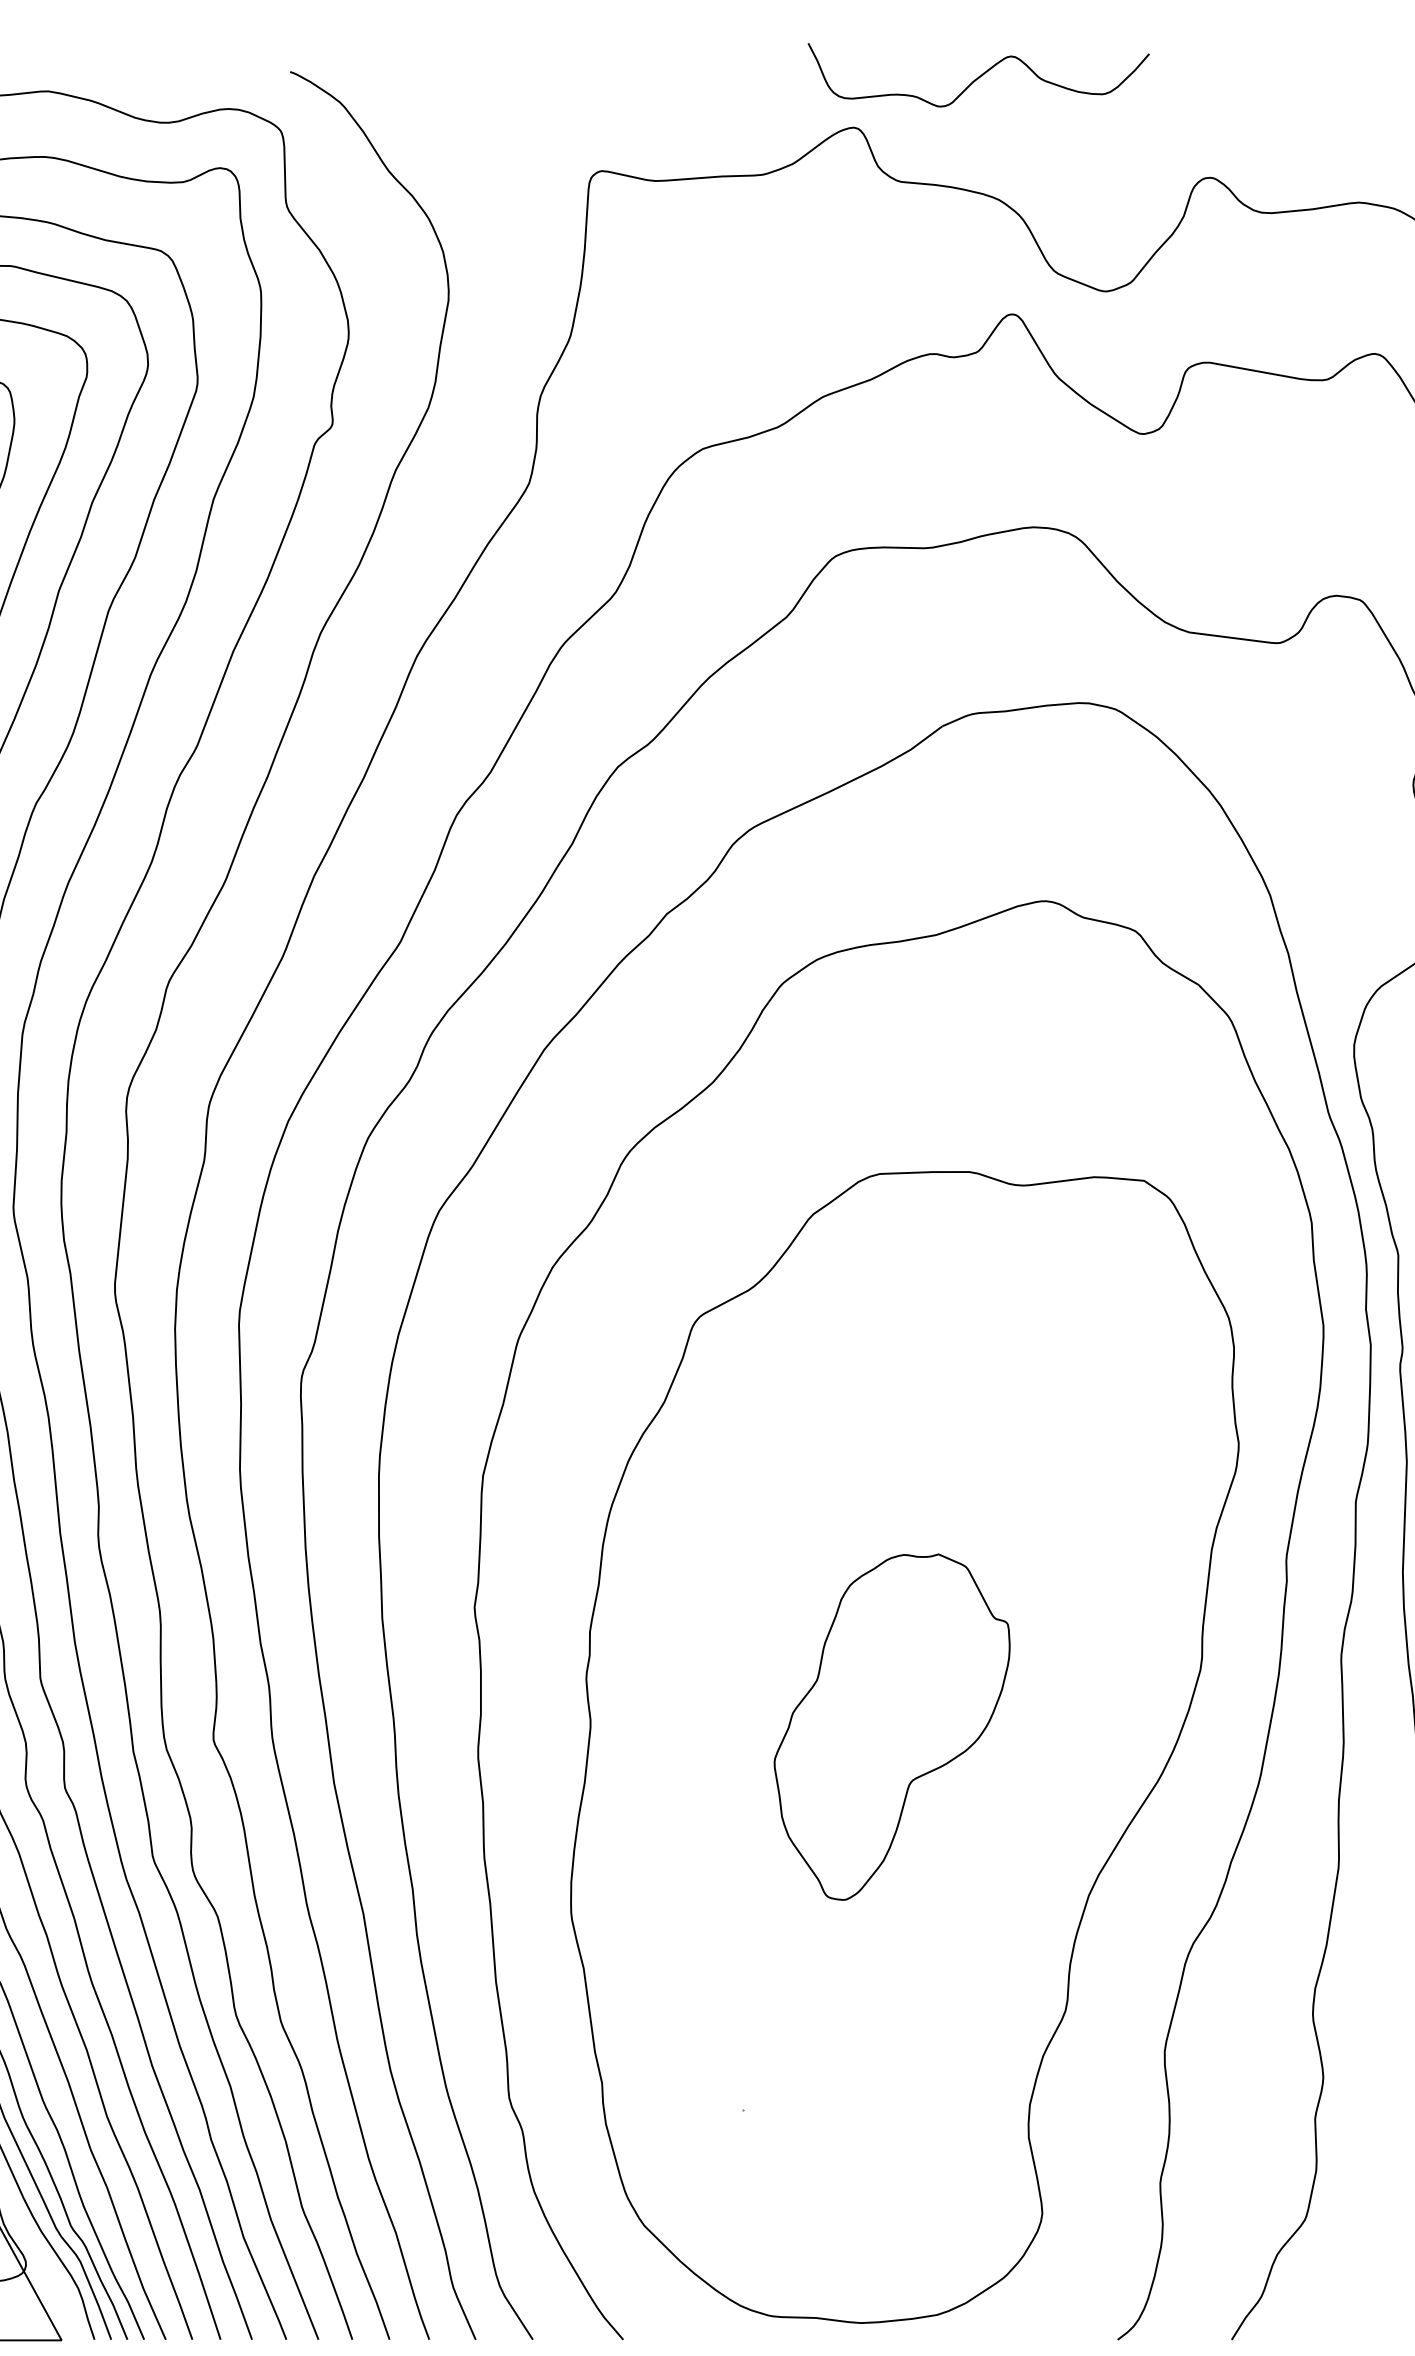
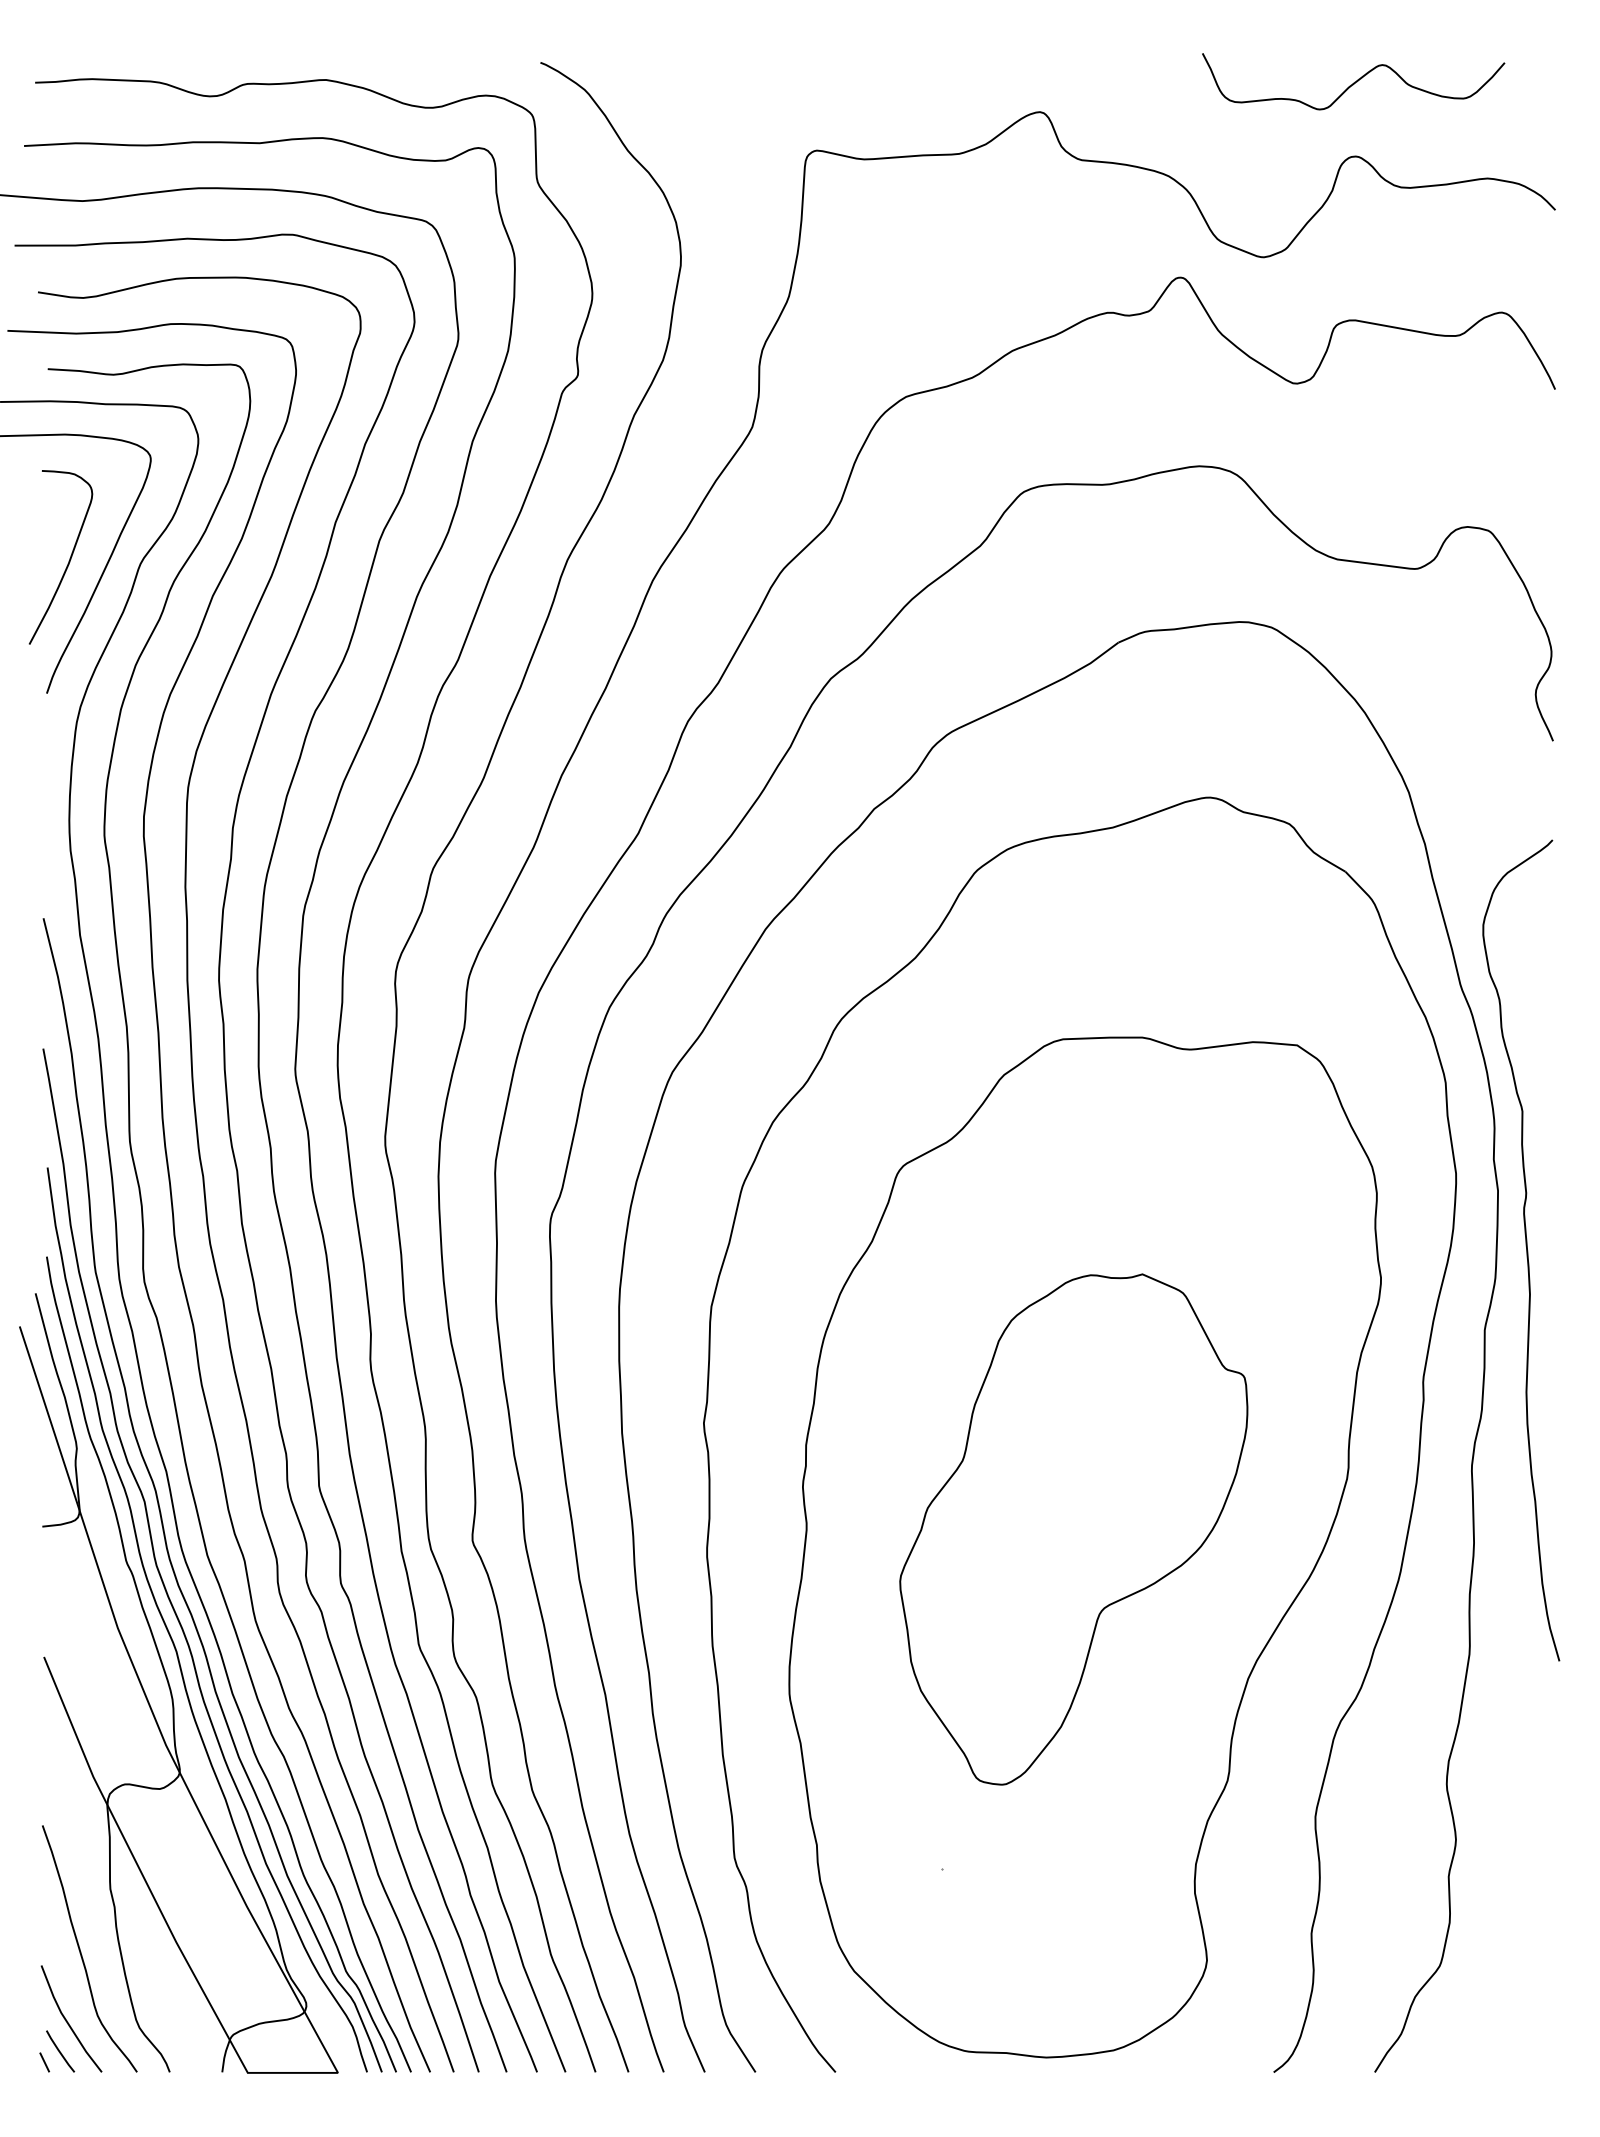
curve: (978, 76) -> (1353, 82), moved
part: (891, 1727) -> (1073, 1529), size x1.67

